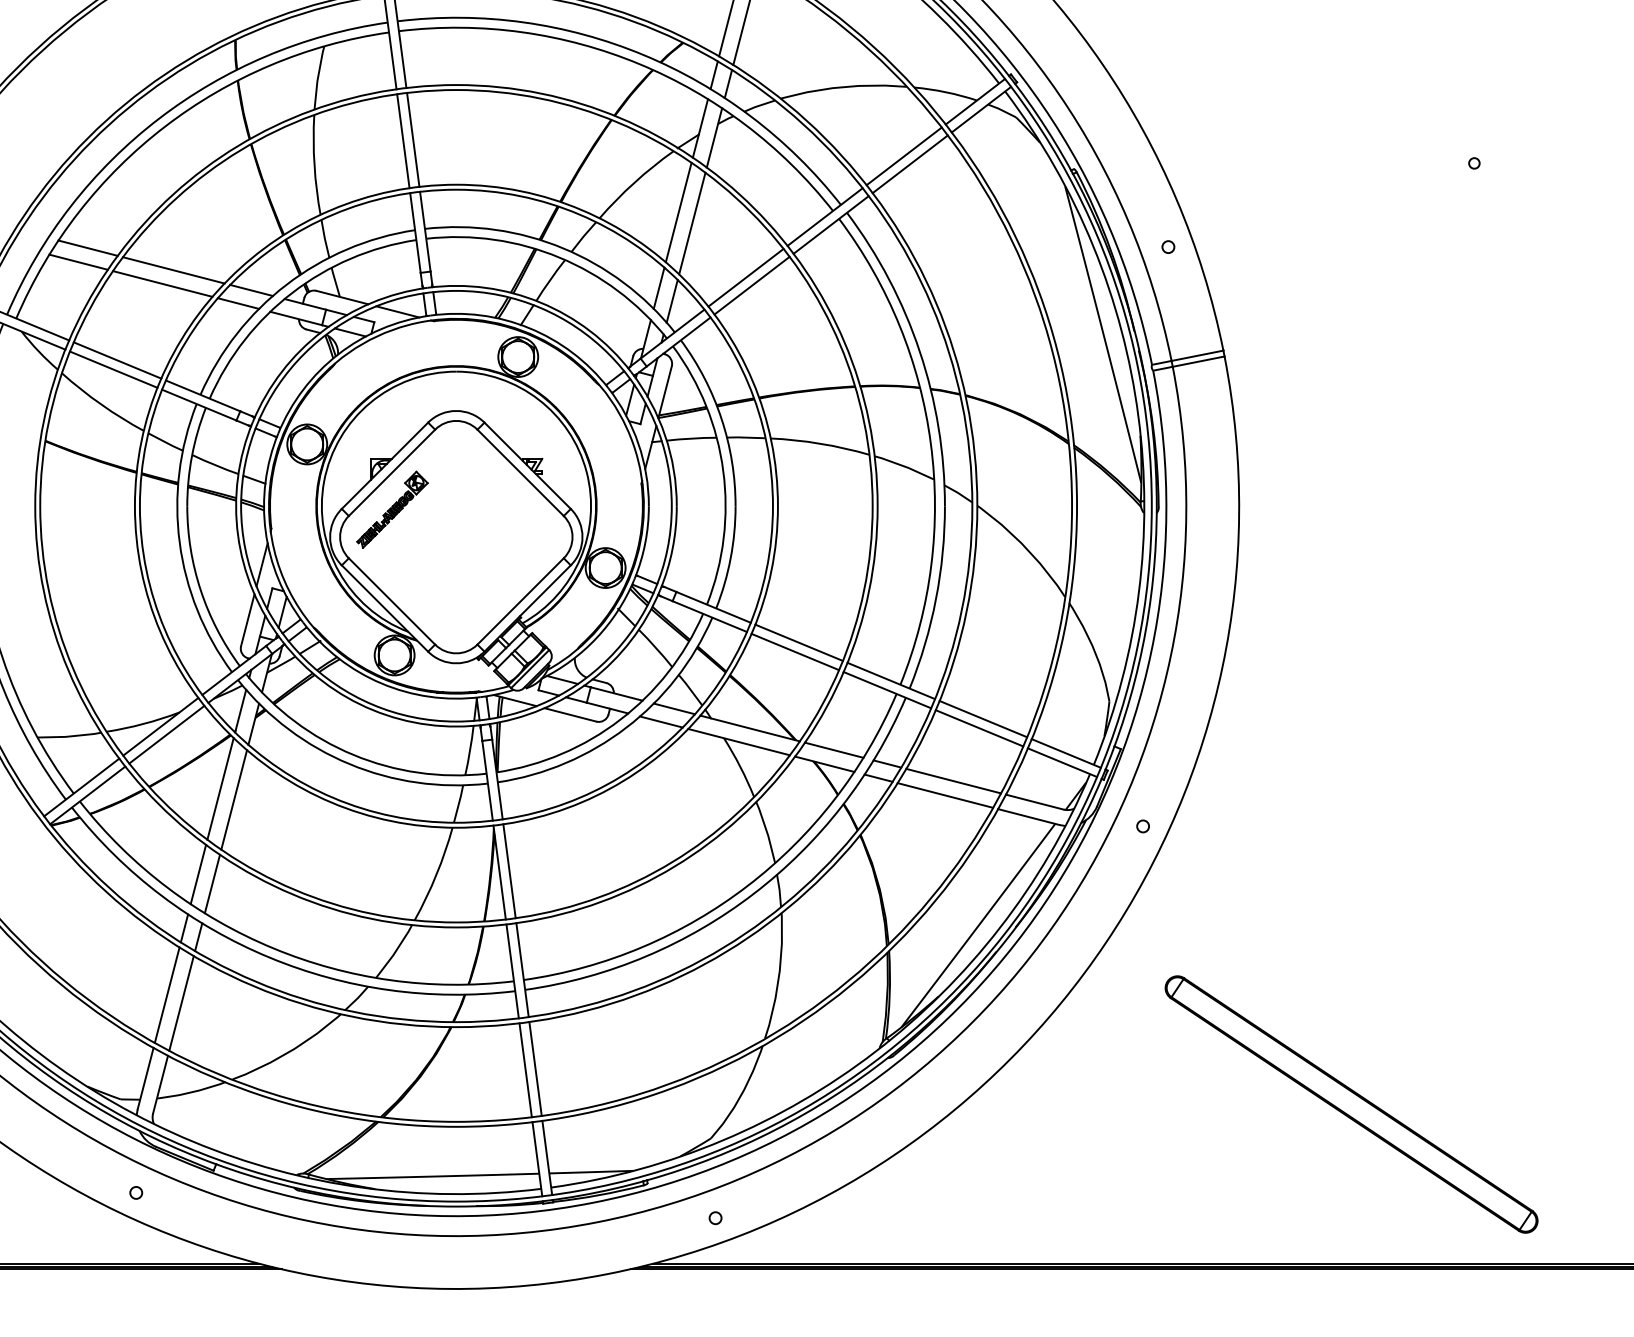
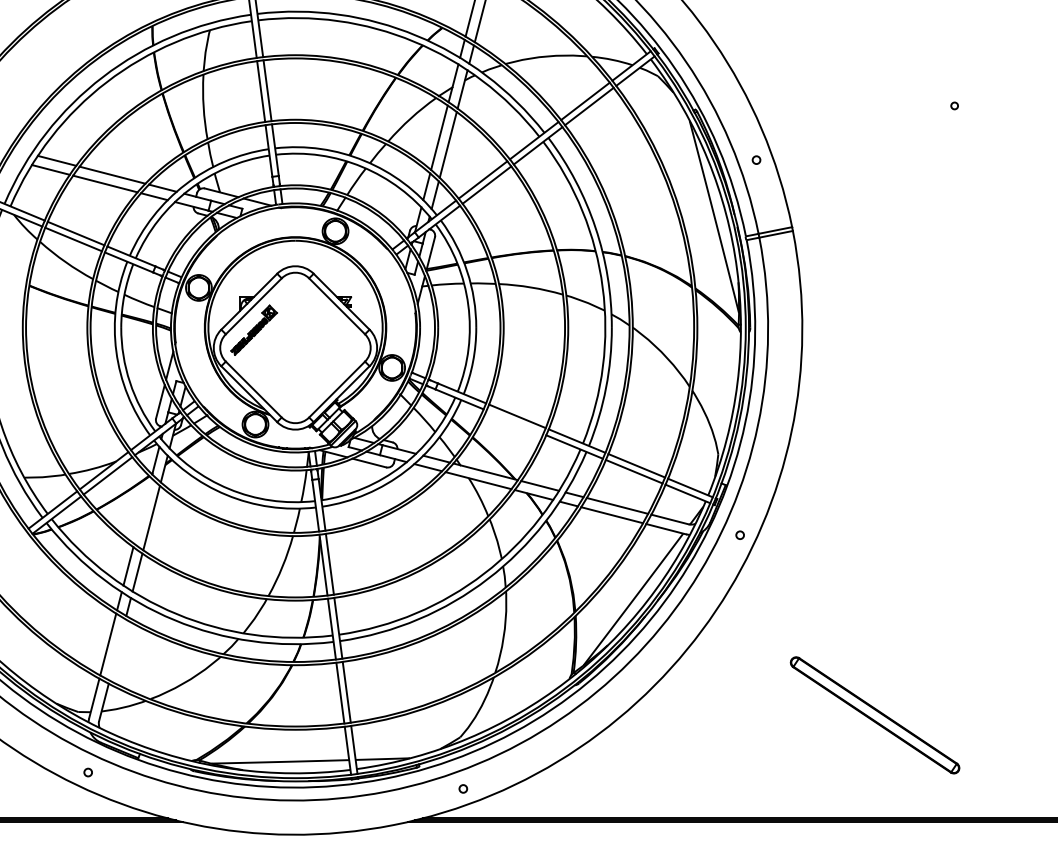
line: (794, 652) -> (514, 422), removed
line: (220, 788) -> (142, 510), removed
line: (181, 1002) -> (117, 649), removed
part: (1350, 1104) -> (874, 715), size x0.7

